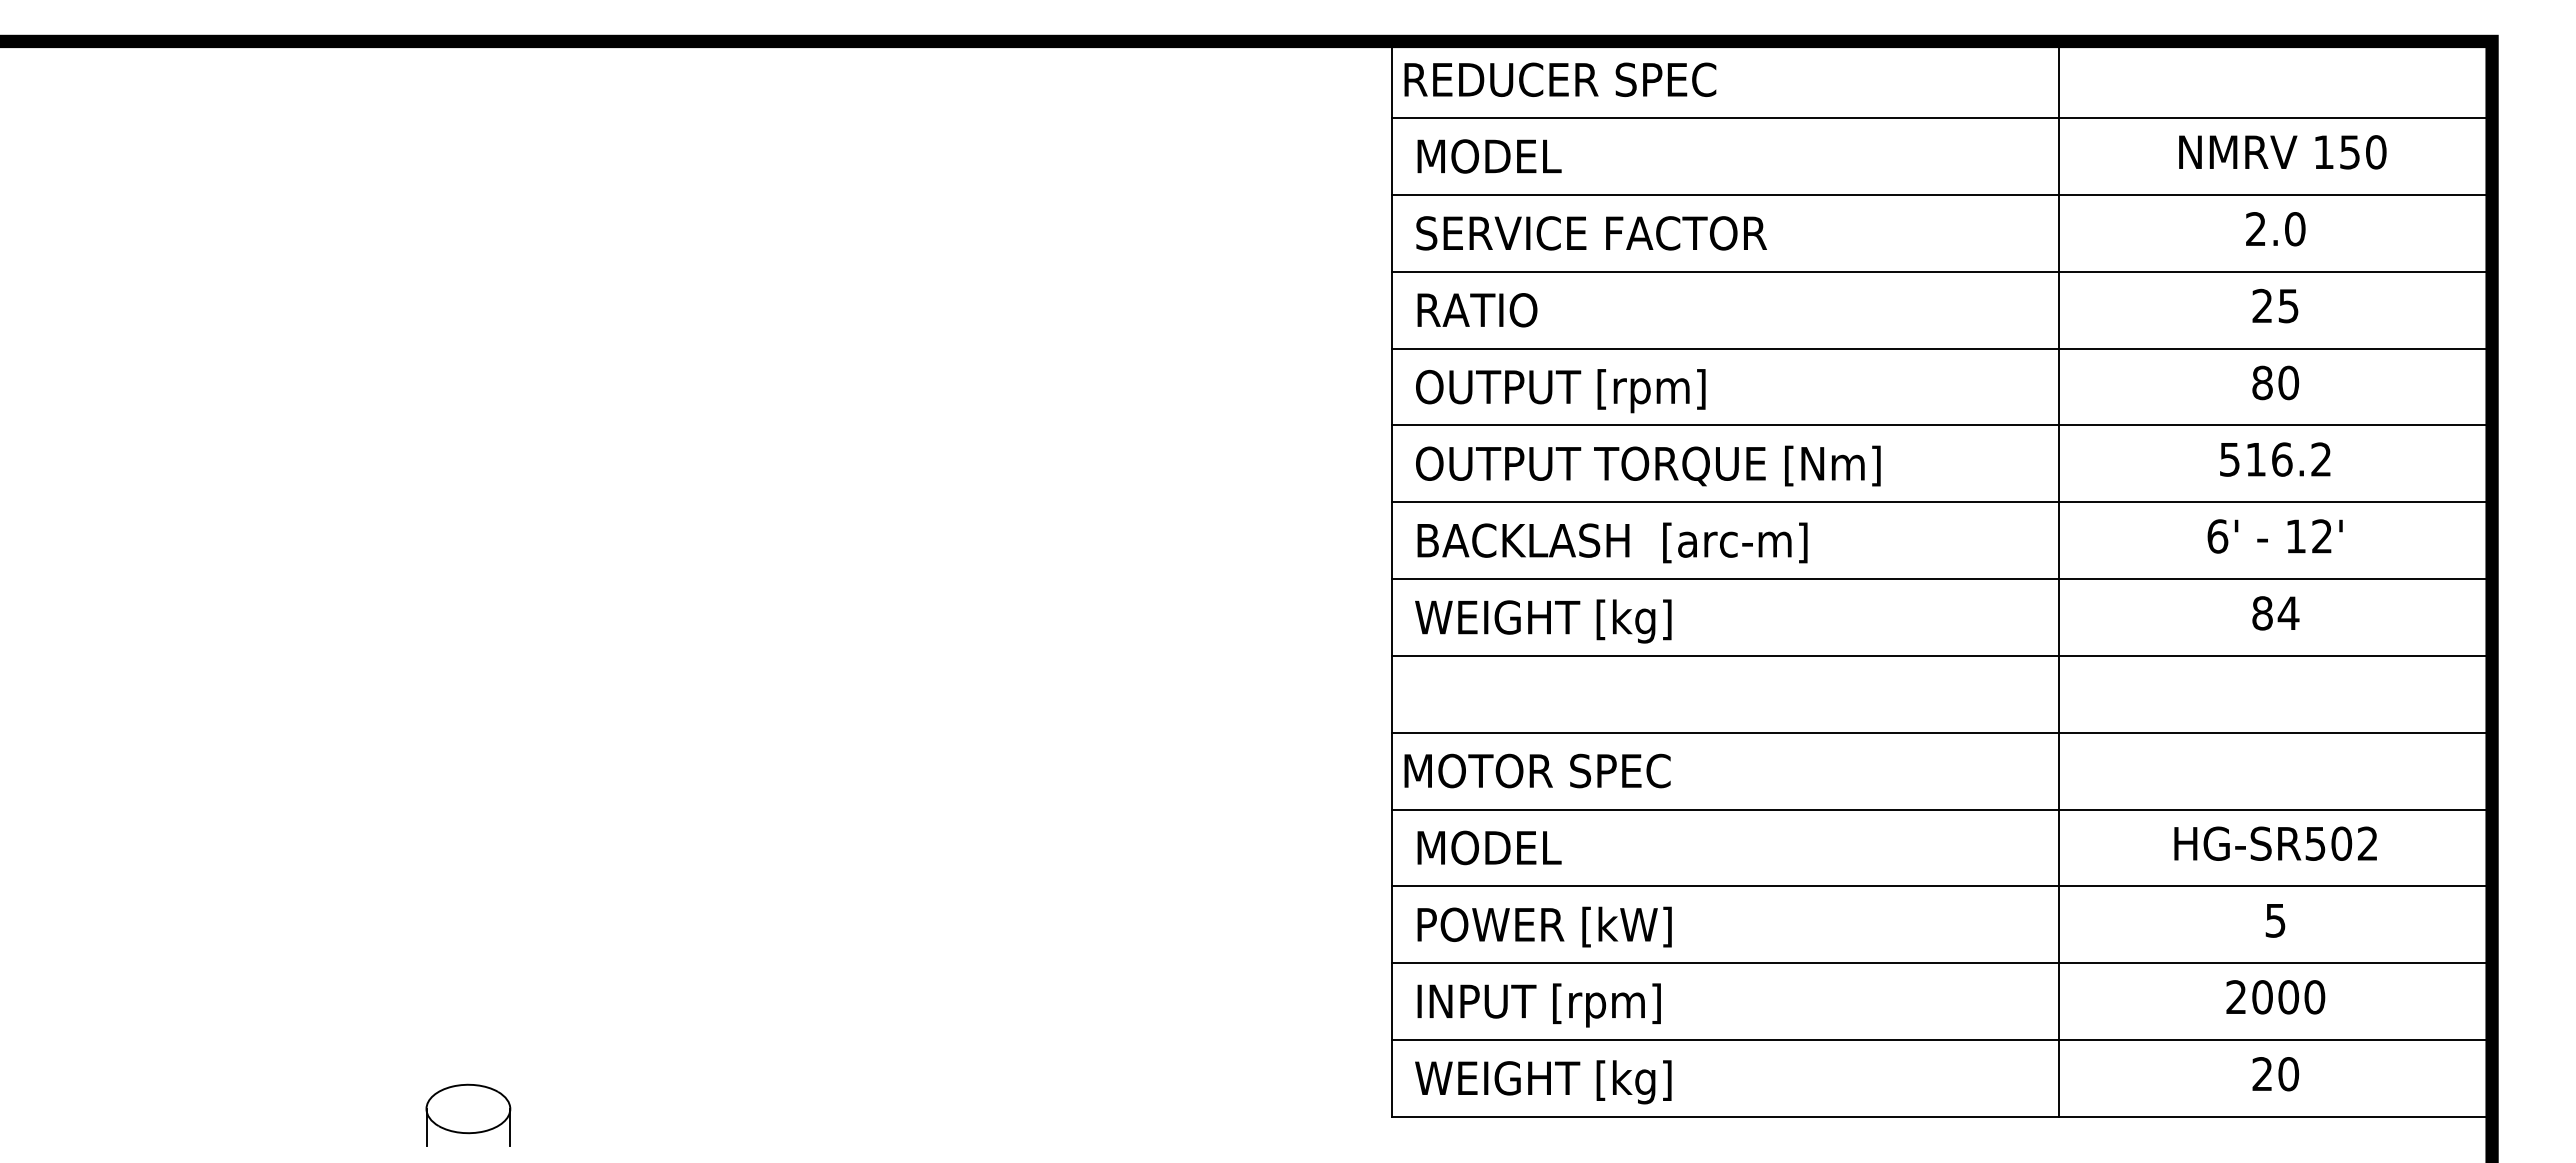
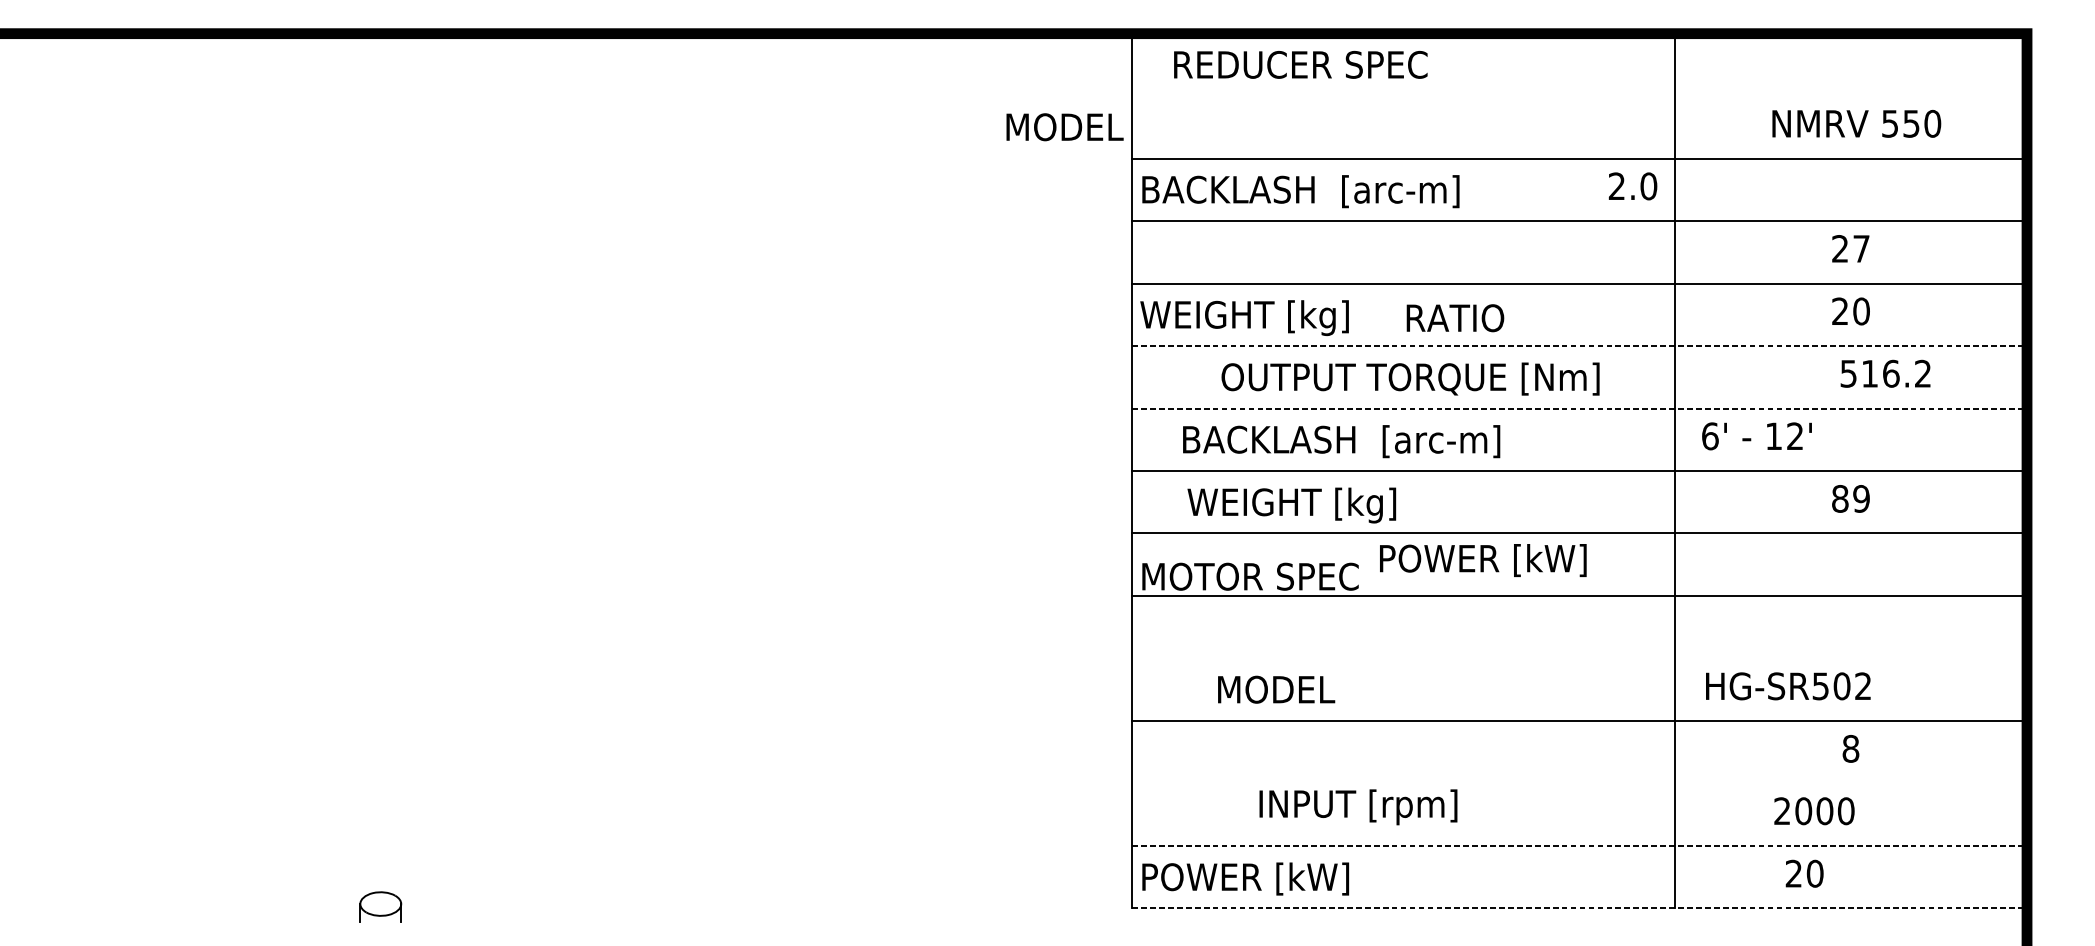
text: (1560, 79) -> (1300, 64), moved
line: (1942, 118) -> (1579, 96), removed
text: (2323, 152) -> (1889, 124), 150 -> 550
text: (1489, 156) -> (1064, 127), moved
text: (2275, 229) -> (1632, 186), moved
text: (1599, 235) -> (1300, 191), SERVICE FACTOR -> BACKLASH  [arc-m]
text: (2288, 306) -> (1861, 249), 25 -> 27
text: (1477, 310) -> (1455, 318), moved
text: (2262, 382) -> (1840, 311), 80 -> 20
text: (1553, 391) -> (1263, 318), OUTPUT [rpm] -> WEIGHT [kg]
line: (1942, 425) -> (1579, 346), solid -> dashed
text: (2275, 459) -> (1885, 373), moved
text: (1648, 465) -> (1410, 378), moved
line: (1942, 502) -> (1579, 408), solid -> dashed
text: (2274, 536) -> (1756, 436), moved
text: (1612, 542) -> (1341, 441), moved
text: (2288, 613) -> (1861, 499), 84 -> 89
text: (1543, 621) -> (1291, 505), moved
text: (1537, 770) -> (1250, 576), moved
line: (1942, 809) -> (1579, 658), removed
text: (2275, 843) -> (1788, 686), moved
text: (1489, 847) -> (1276, 689), moved
text: (2275, 920) -> (1850, 748), 5 -> 8
text: (1544, 926) -> (1483, 560), moved
line: (1942, 963) -> (1579, 783), removed
text: (2275, 997) -> (1814, 811), moved
text: (1538, 1005) -> (1357, 807), moved
line: (1942, 1040) -> (1579, 846), solid -> dashed
text: (2275, 1074) -> (1804, 874), moved
text: (1537, 1082) -> (1250, 880), WEIGHT [kg] -> POWER [kW]
part: (468, 1114) -> (380, 906), size x0.6
line: (1942, 1116) -> (1579, 908), solid -> dashed

